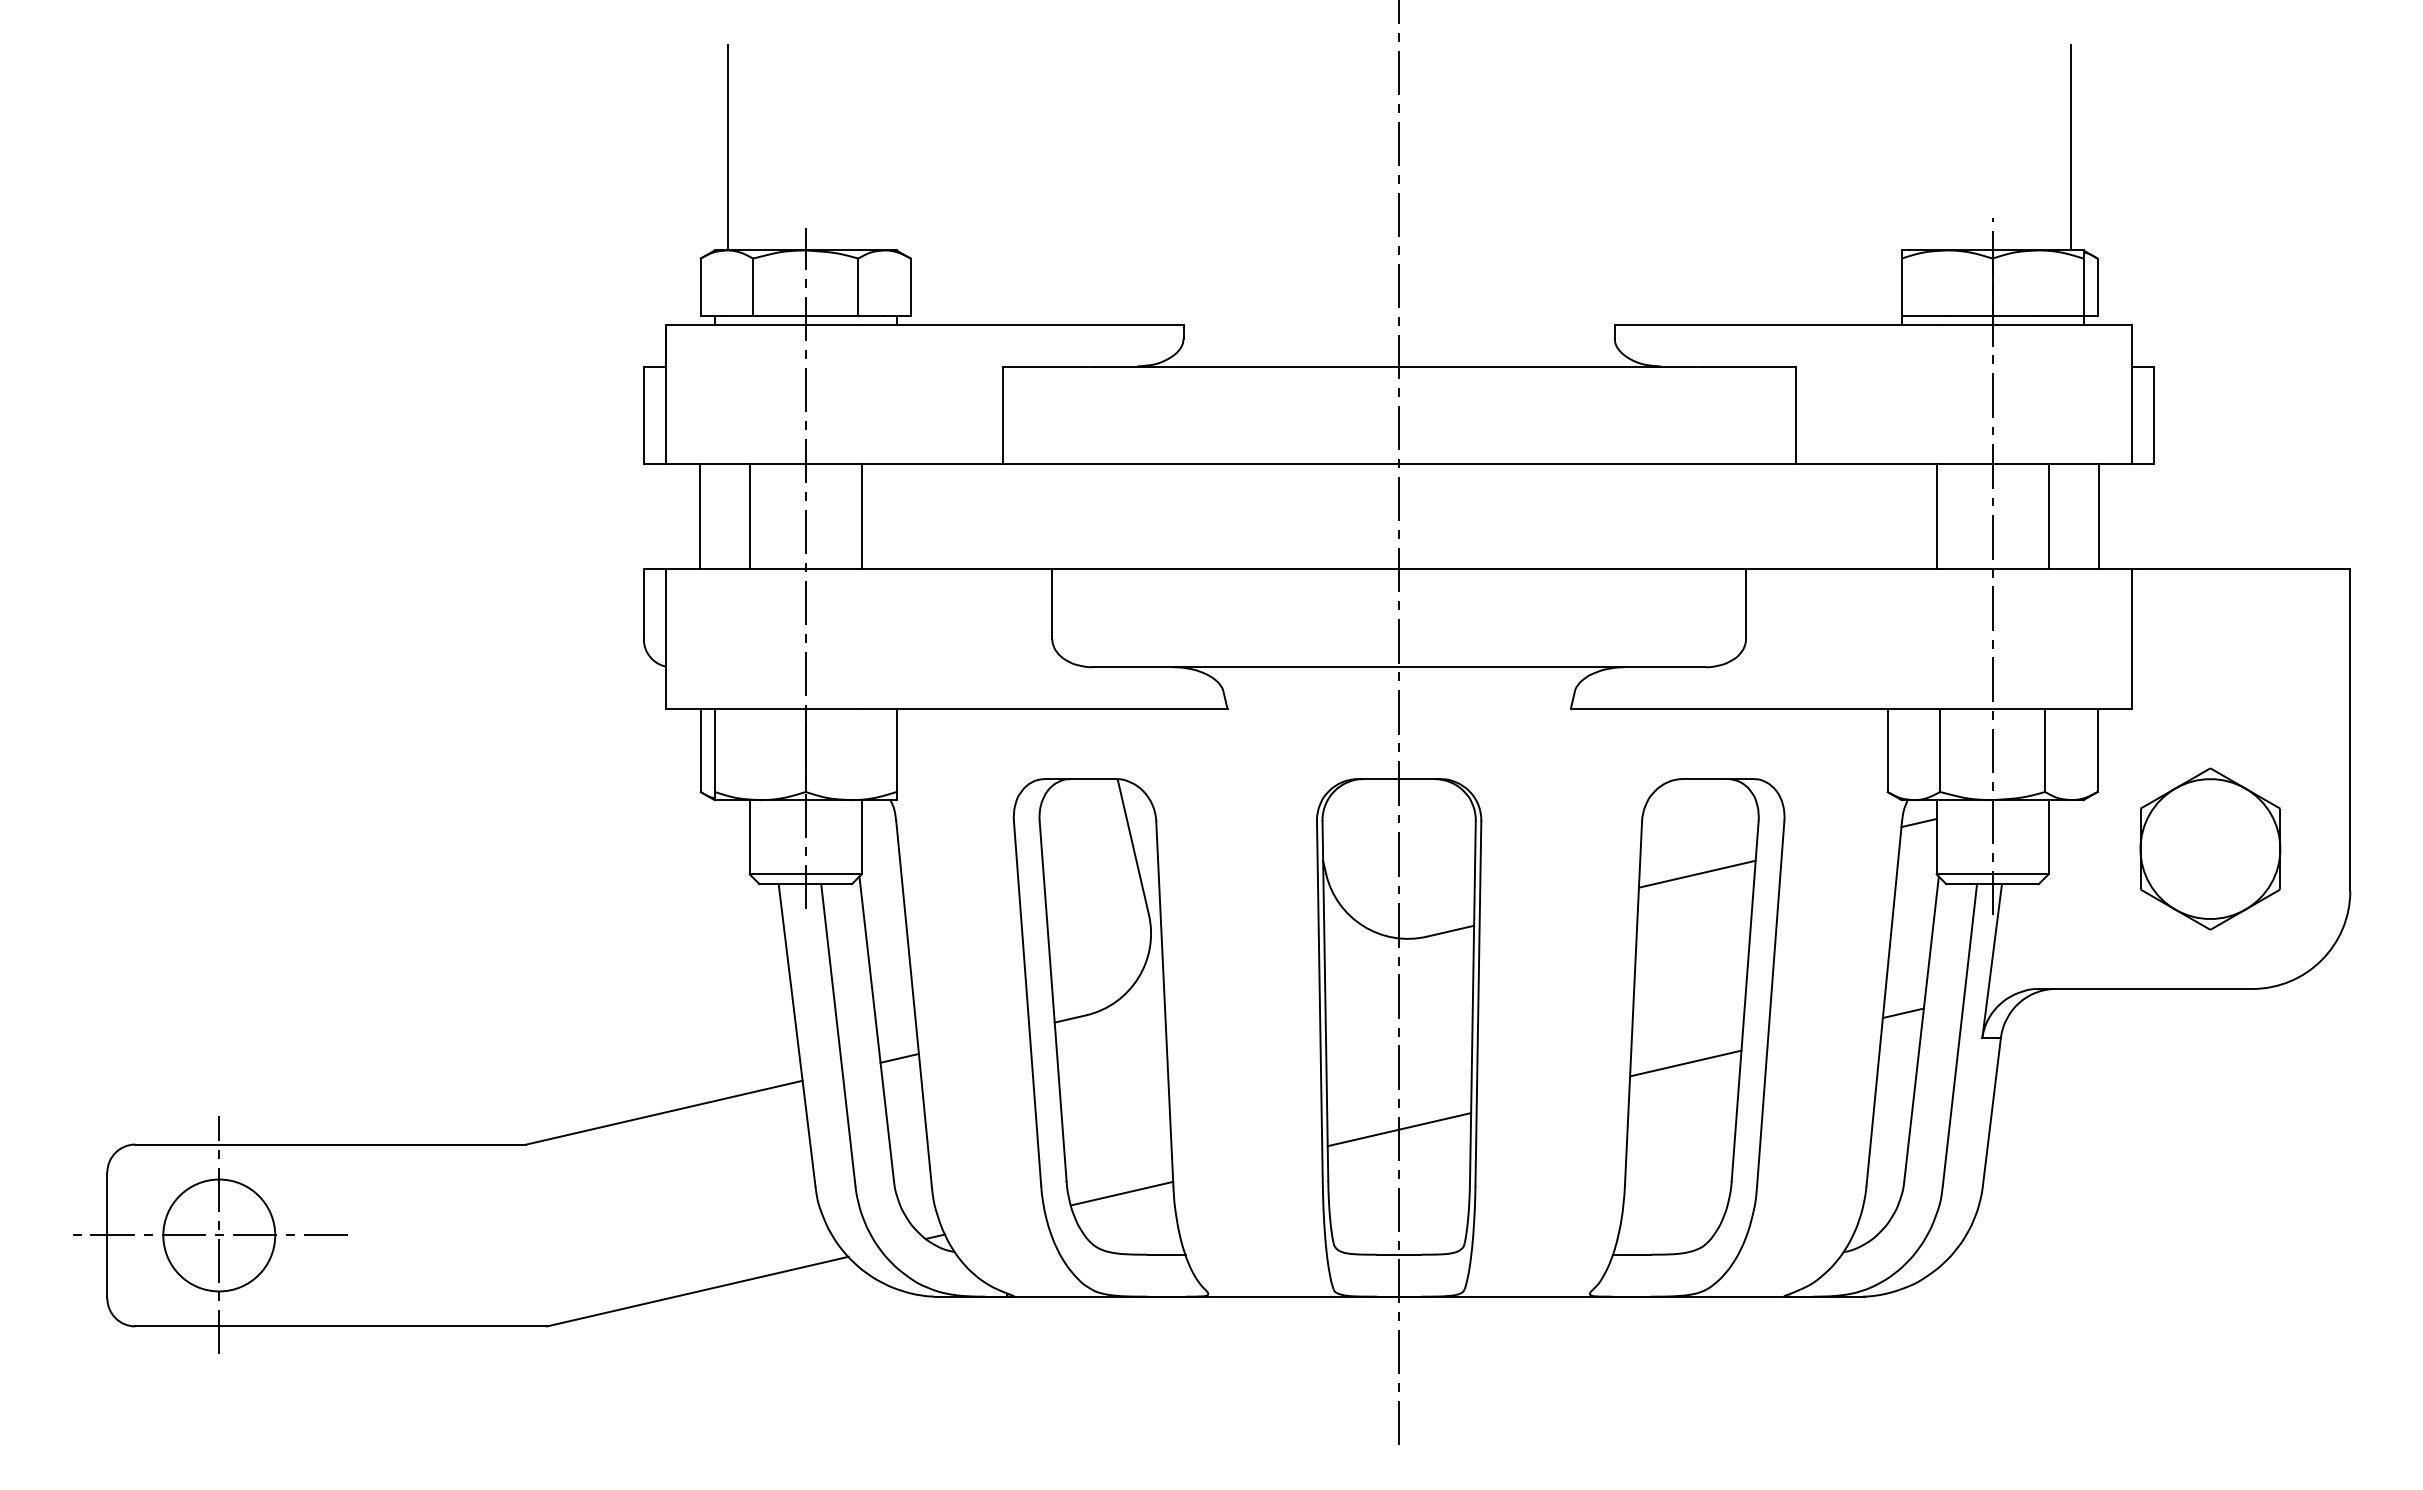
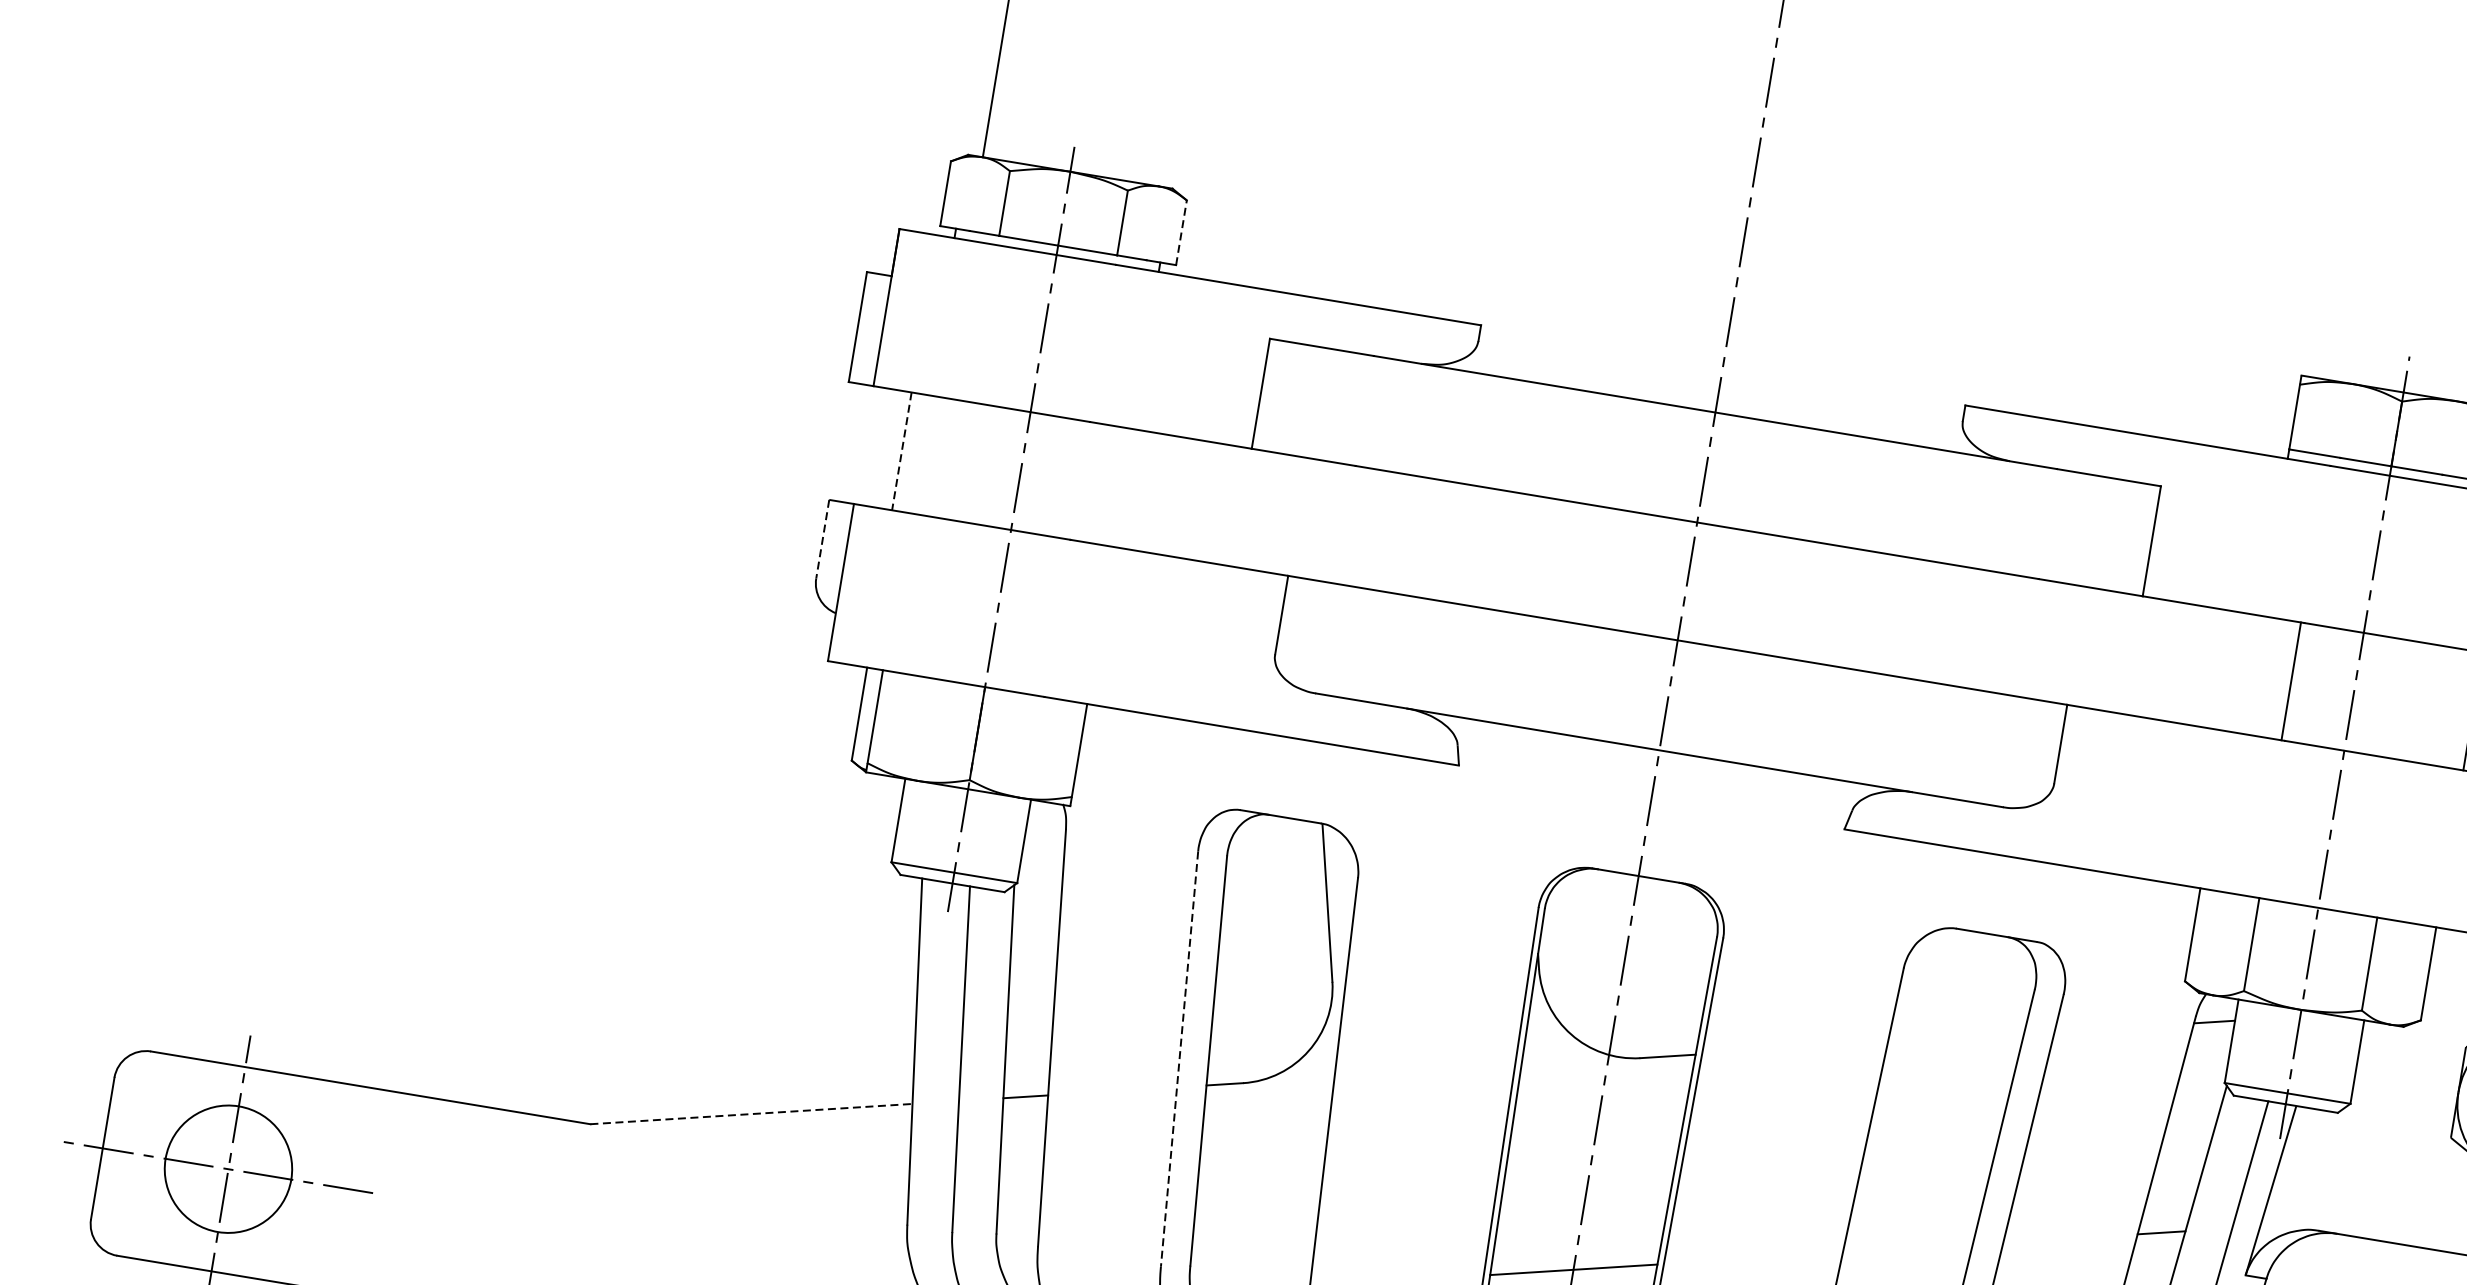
line: (910, 287) -> (1181, 232), solid -> dashed
line: (749, 516) -> (957, 460), removed
line: (861, 516) -> (1083, 481), removed
line: (2048, 516) -> (2416, 701), removed
line: (699, 517) -> (901, 452), solid -> dashed
line: (643, 604) -> (822, 539), solid -> dashed
line: (1696, 873) -> (1955, 1037), removed
line: (1027, 1004) -> (1179, 1060), solid -> dashed
line: (1685, 1063) -> (1907, 1248), removed
line: (664, 1112) -> (751, 1113), solid -> dashed

